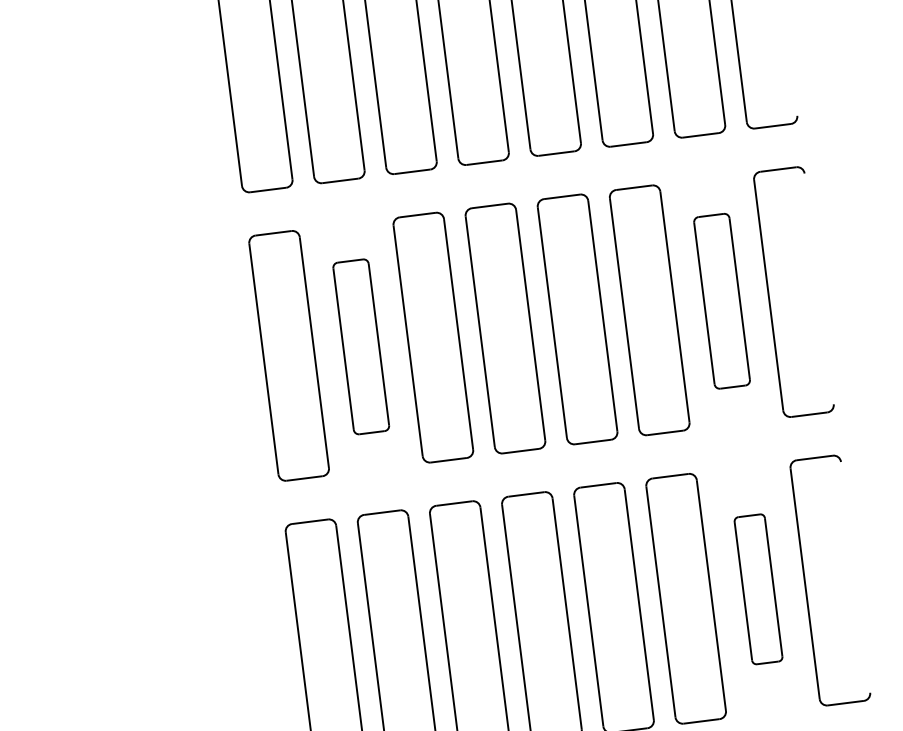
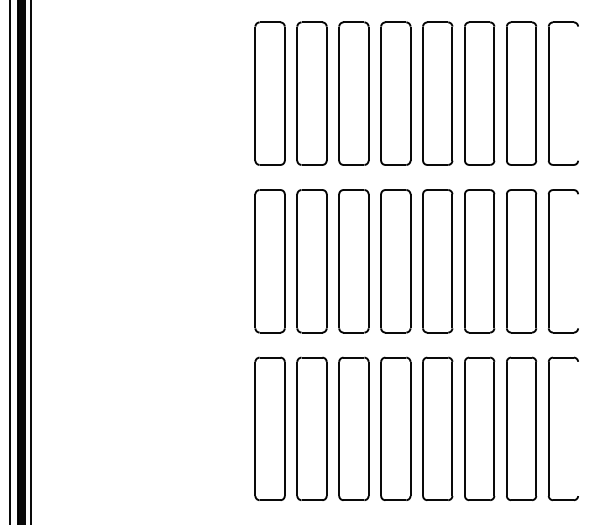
part: (721, 301) -> (521, 261), size x1.43
part: (360, 347) -> (311, 261), size x1.43
part: (758, 588) -> (521, 428), size x1.67

